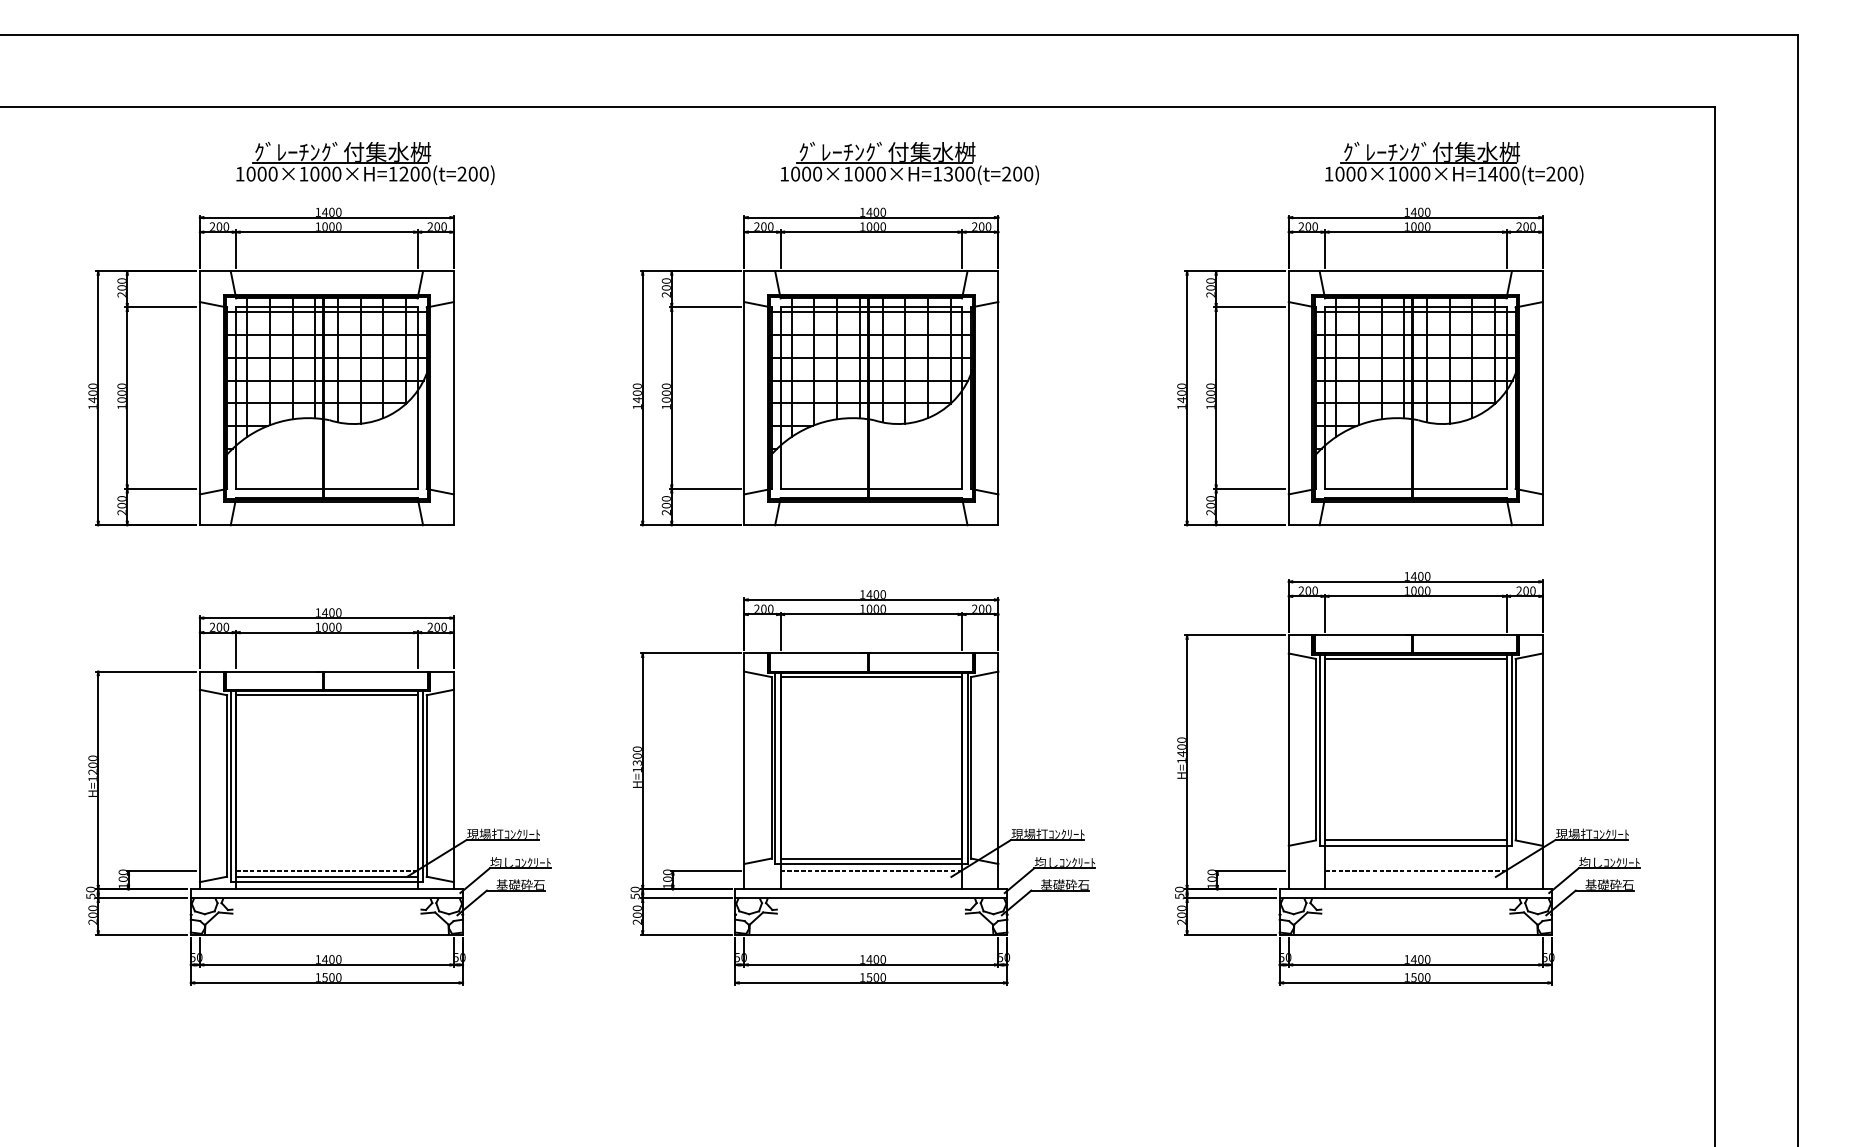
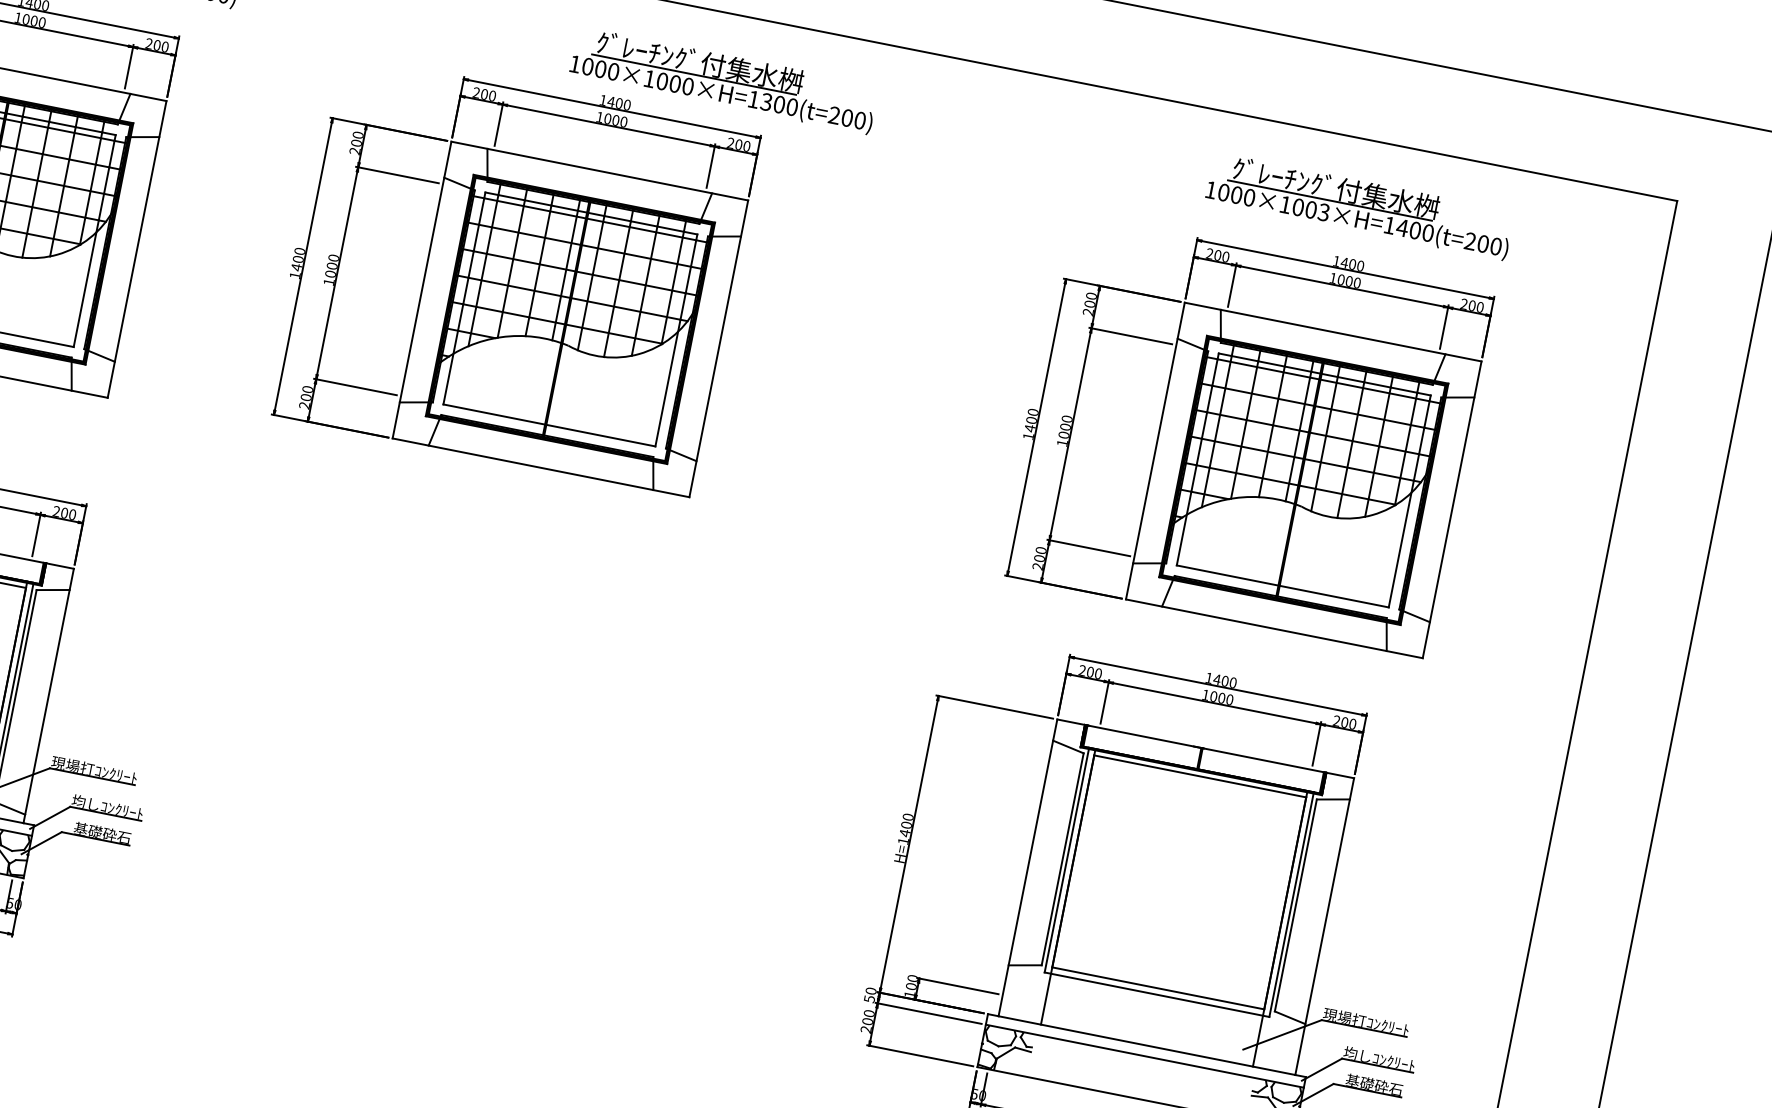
text: (1425, 173) -> (1323, 211), 1000×1000×H=1400(t=200) -> 1000×1003×H=1400(t=200)
part: (815, 366) -> (512, 269), moved
part: (1360, 366) -> (1246, 430), moved
part: (862, 787) -> (524, 798), removed
line: (1415, 871) -> (1150, 1024), removed

